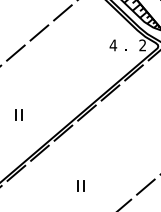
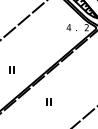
part: (79, 184) -> (48, 101), moved

